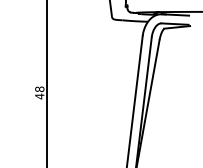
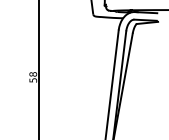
text: (39, 96) -> (32, 80), 48 -> 58

